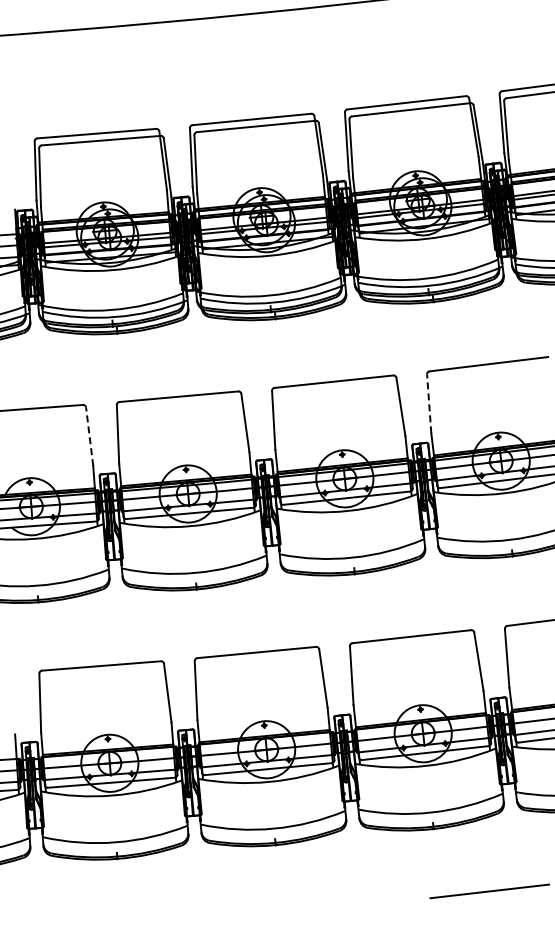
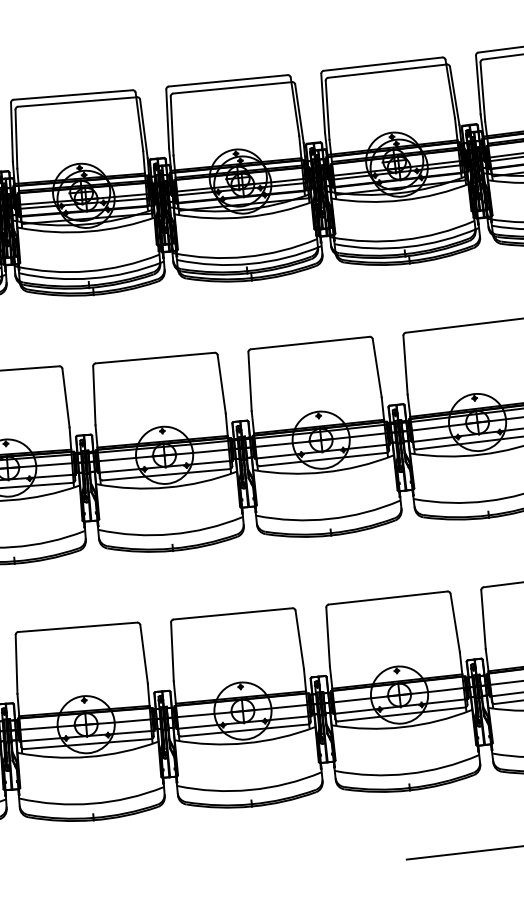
line: (429, 403) -> (405, 364), dashed -> solid
line: (89, 436) -> (65, 397), dashed -> solid

